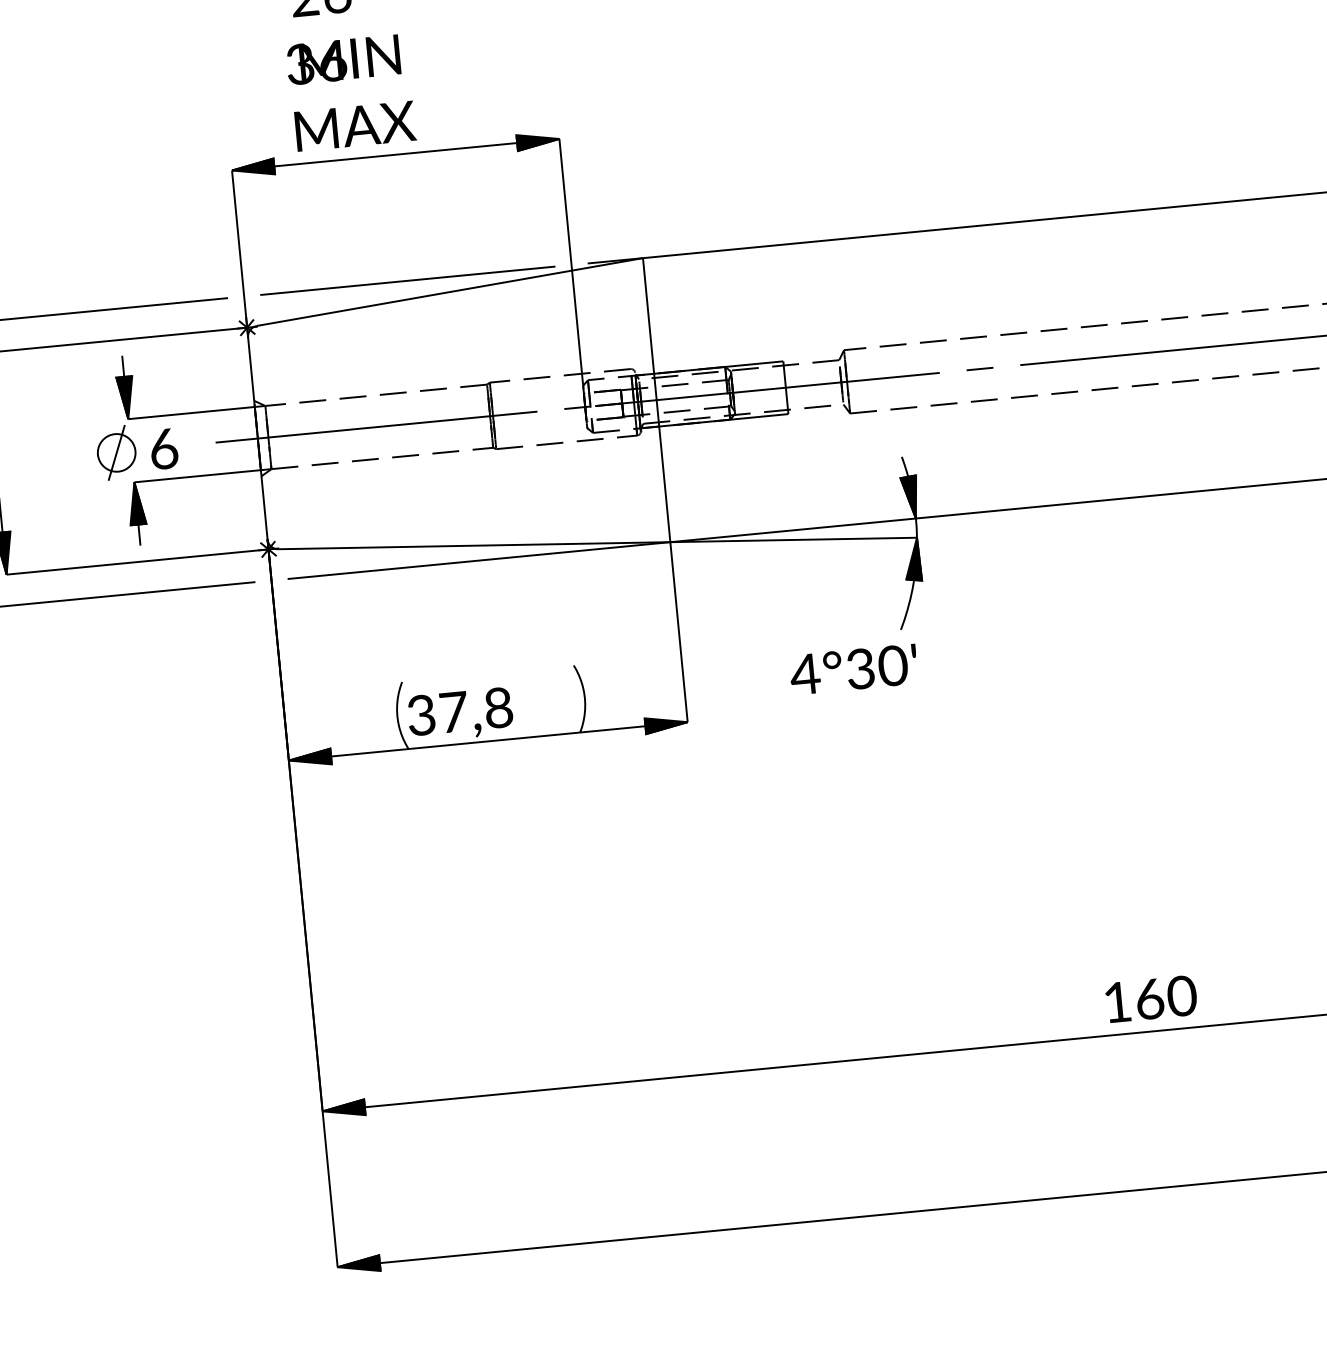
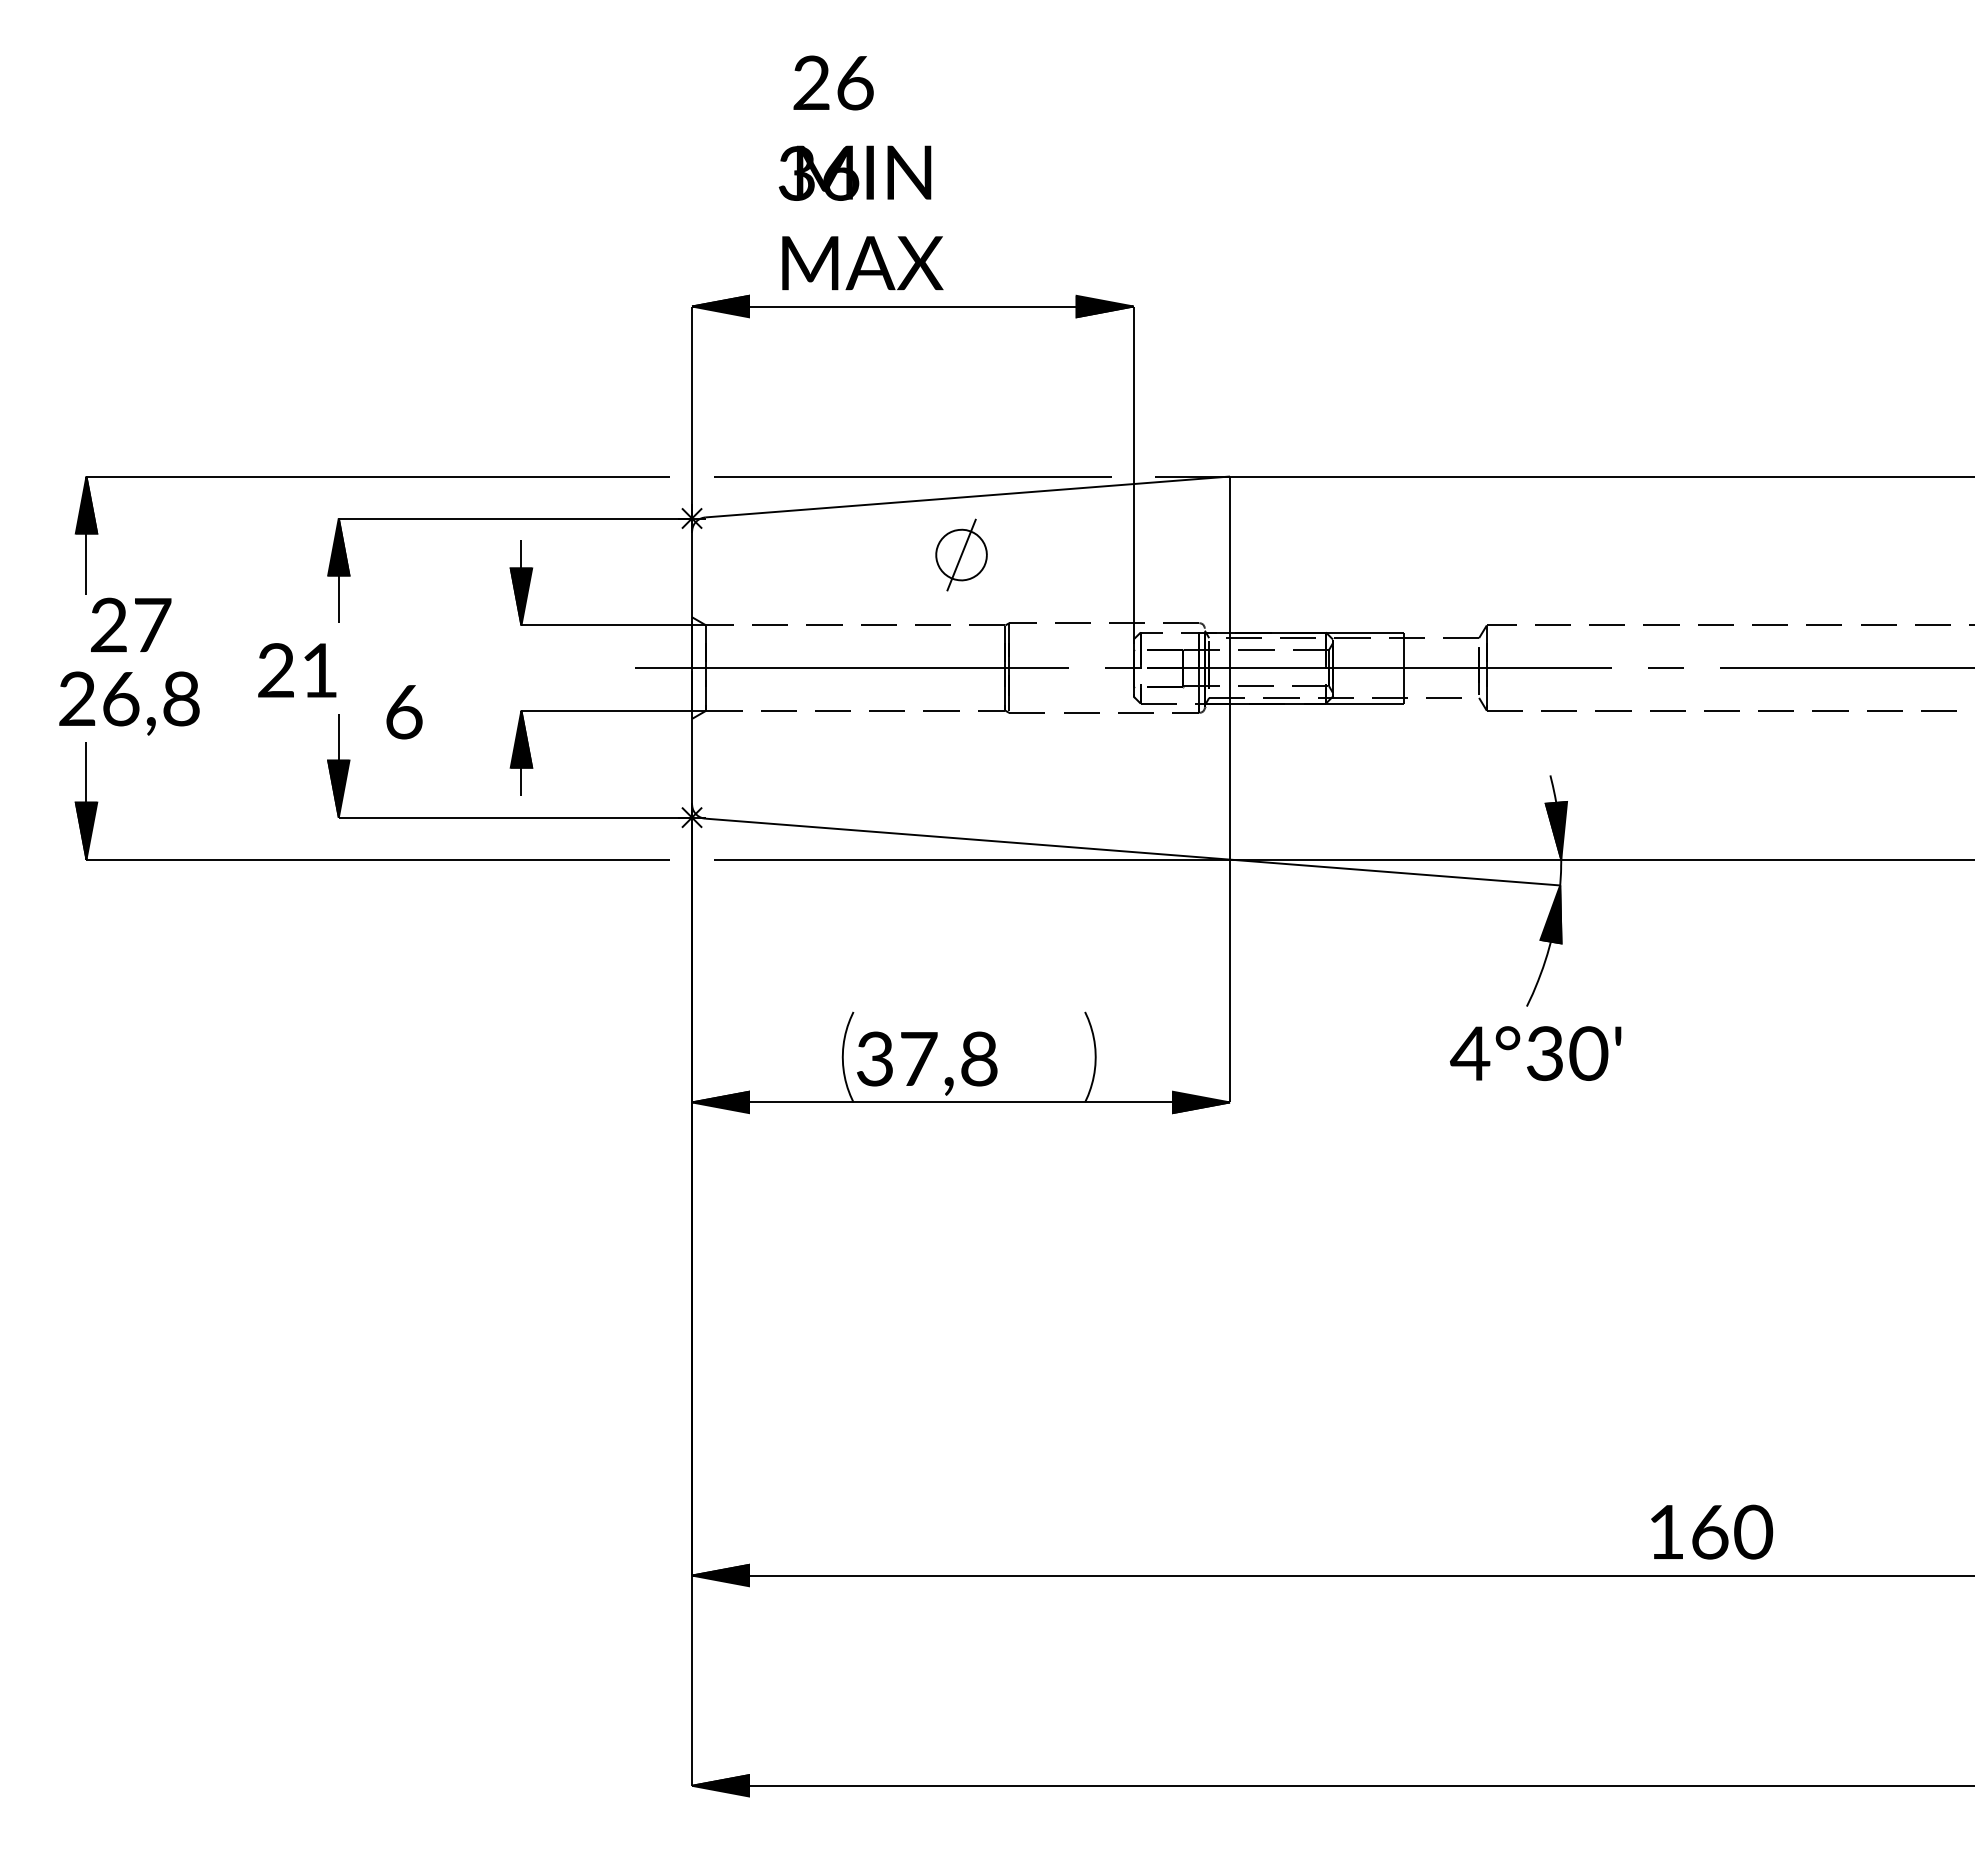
text: (164, 449) -> (404, 712), moved
part: (116, 452) -> (961, 554), moved
text: (853, 669) -> (1535, 1053), moved
text: (1151, 998) -> (1712, 1531), moved

